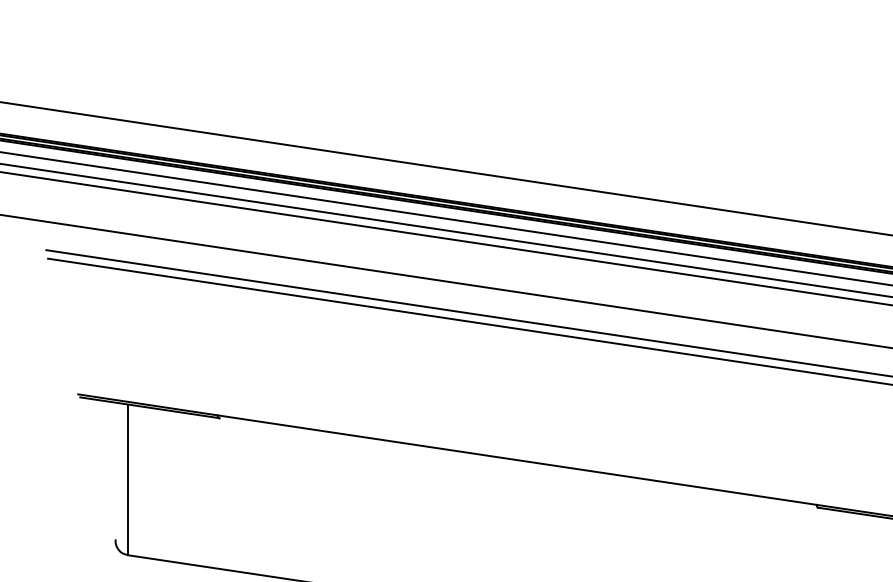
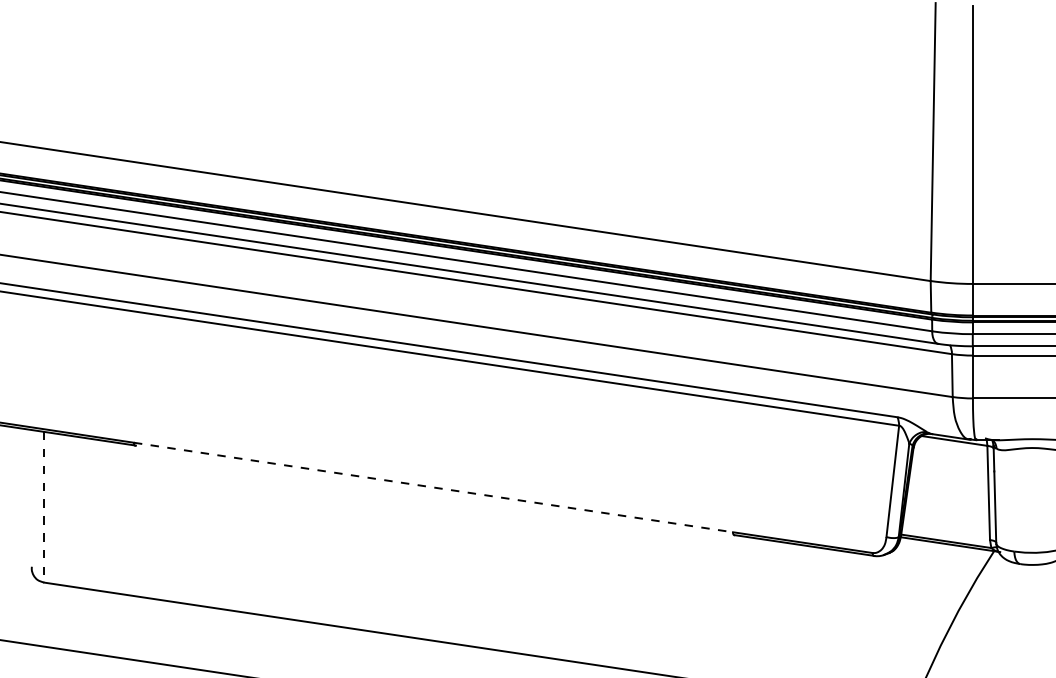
line: (517, 460) -> (433, 487), solid -> dashed
line: (128, 480) -> (44, 507), solid -> dashed

